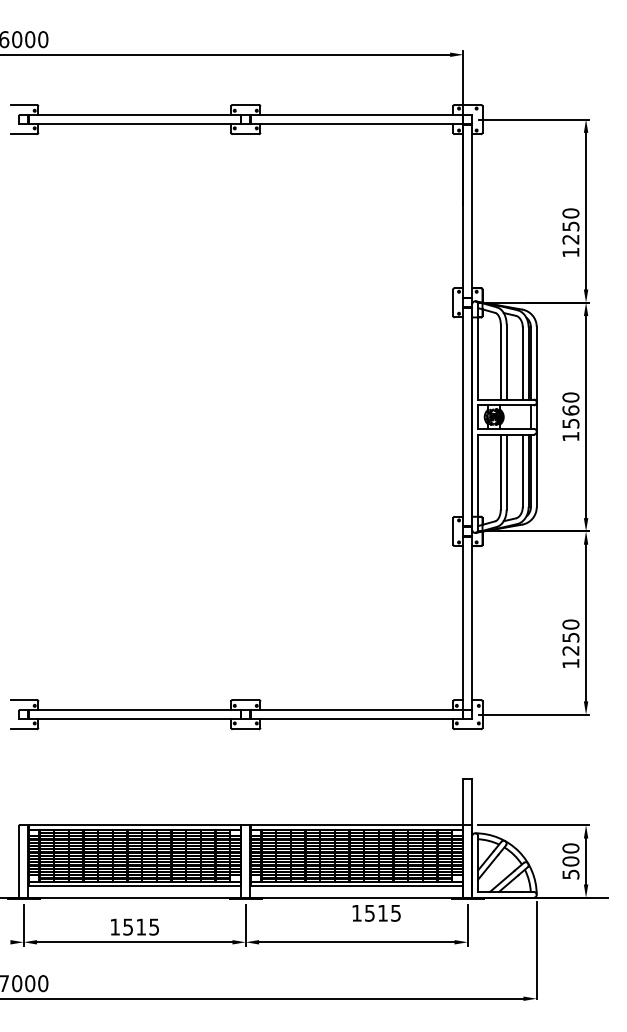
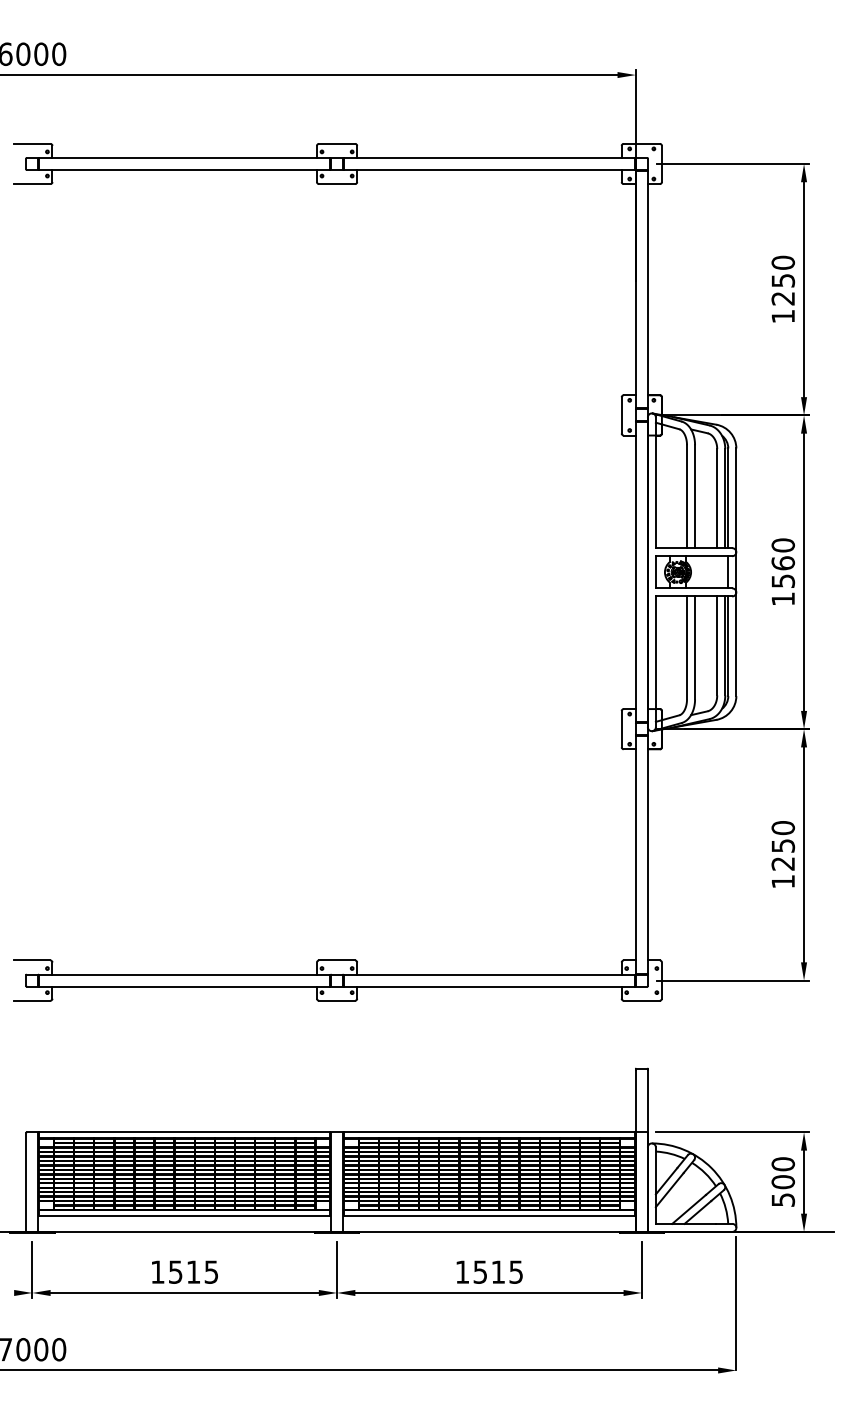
text: (571, 232) -> (783, 288), moved
text: (571, 643) -> (783, 854), moved
text: (376, 912) -> (489, 1271), moved

